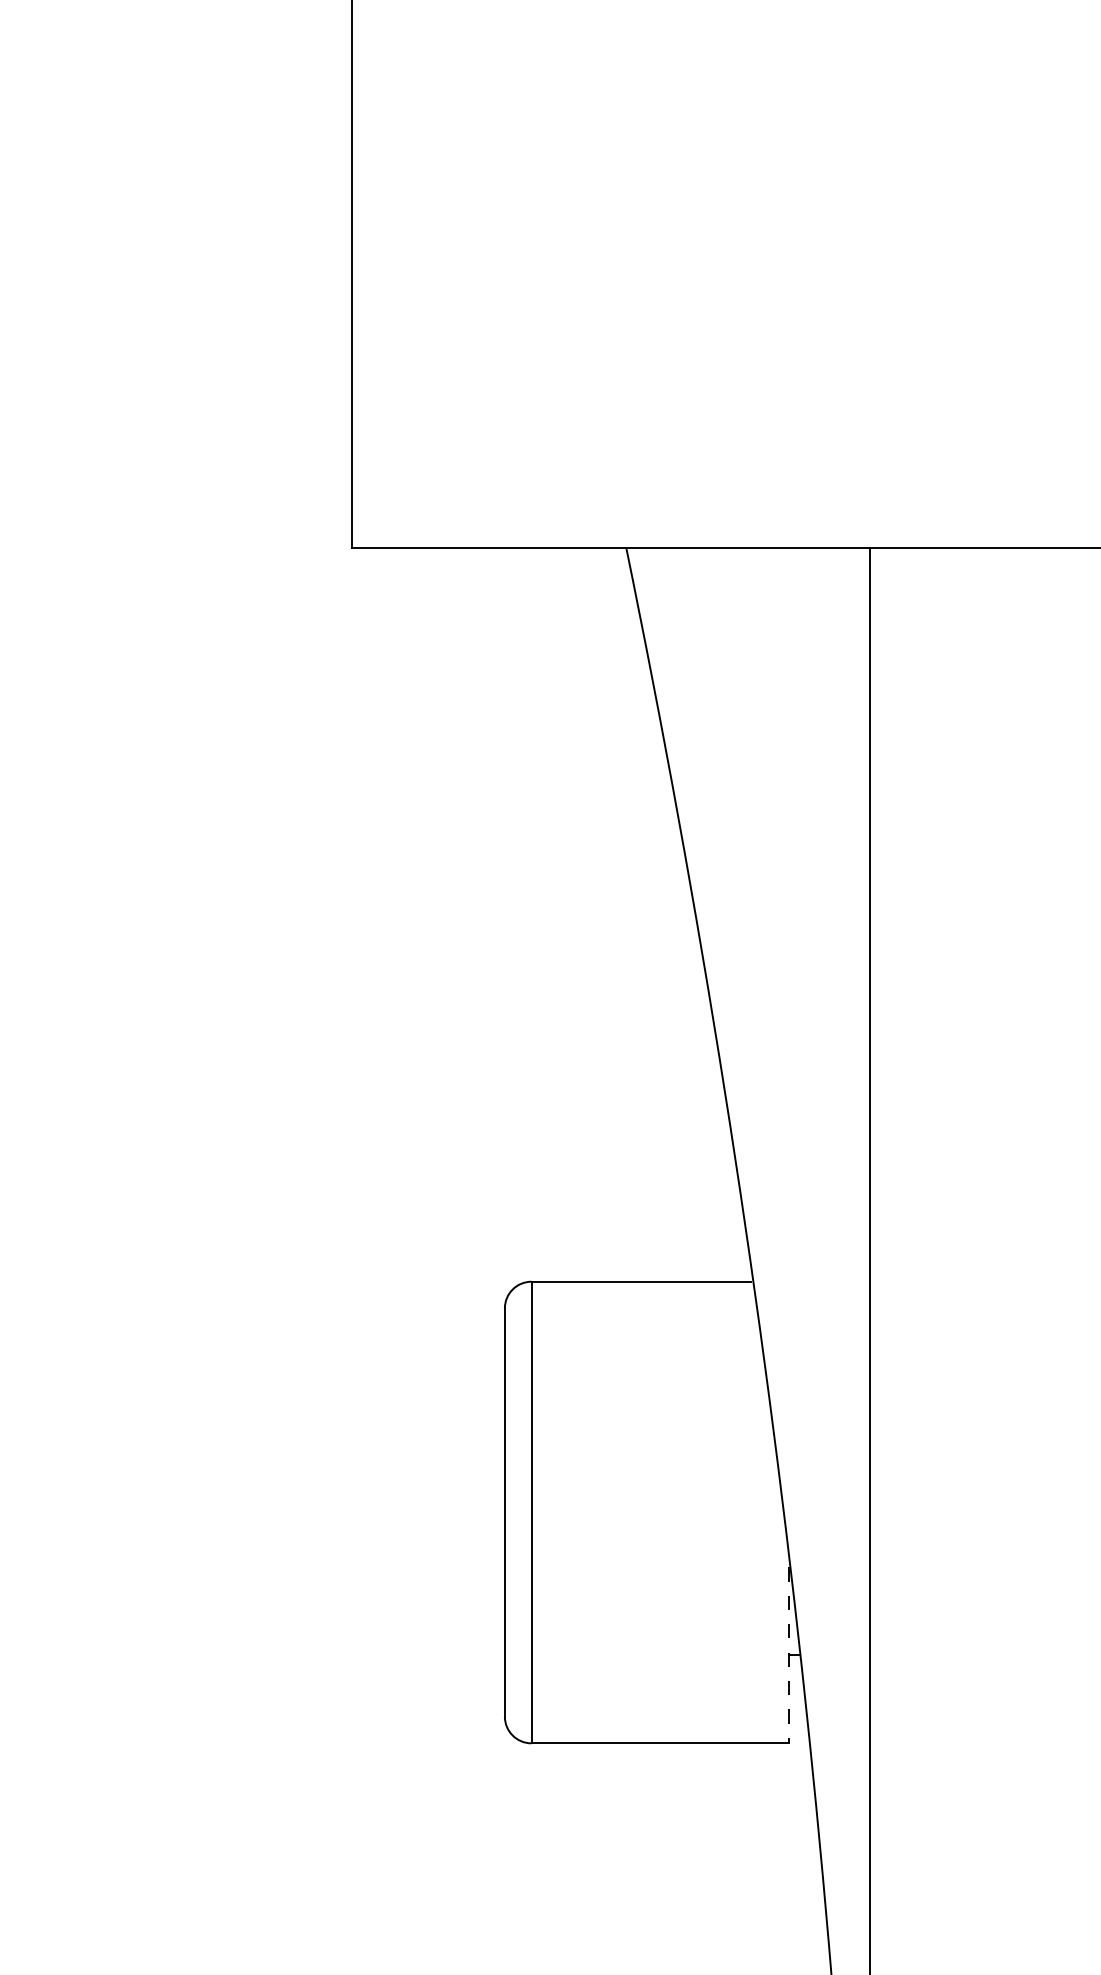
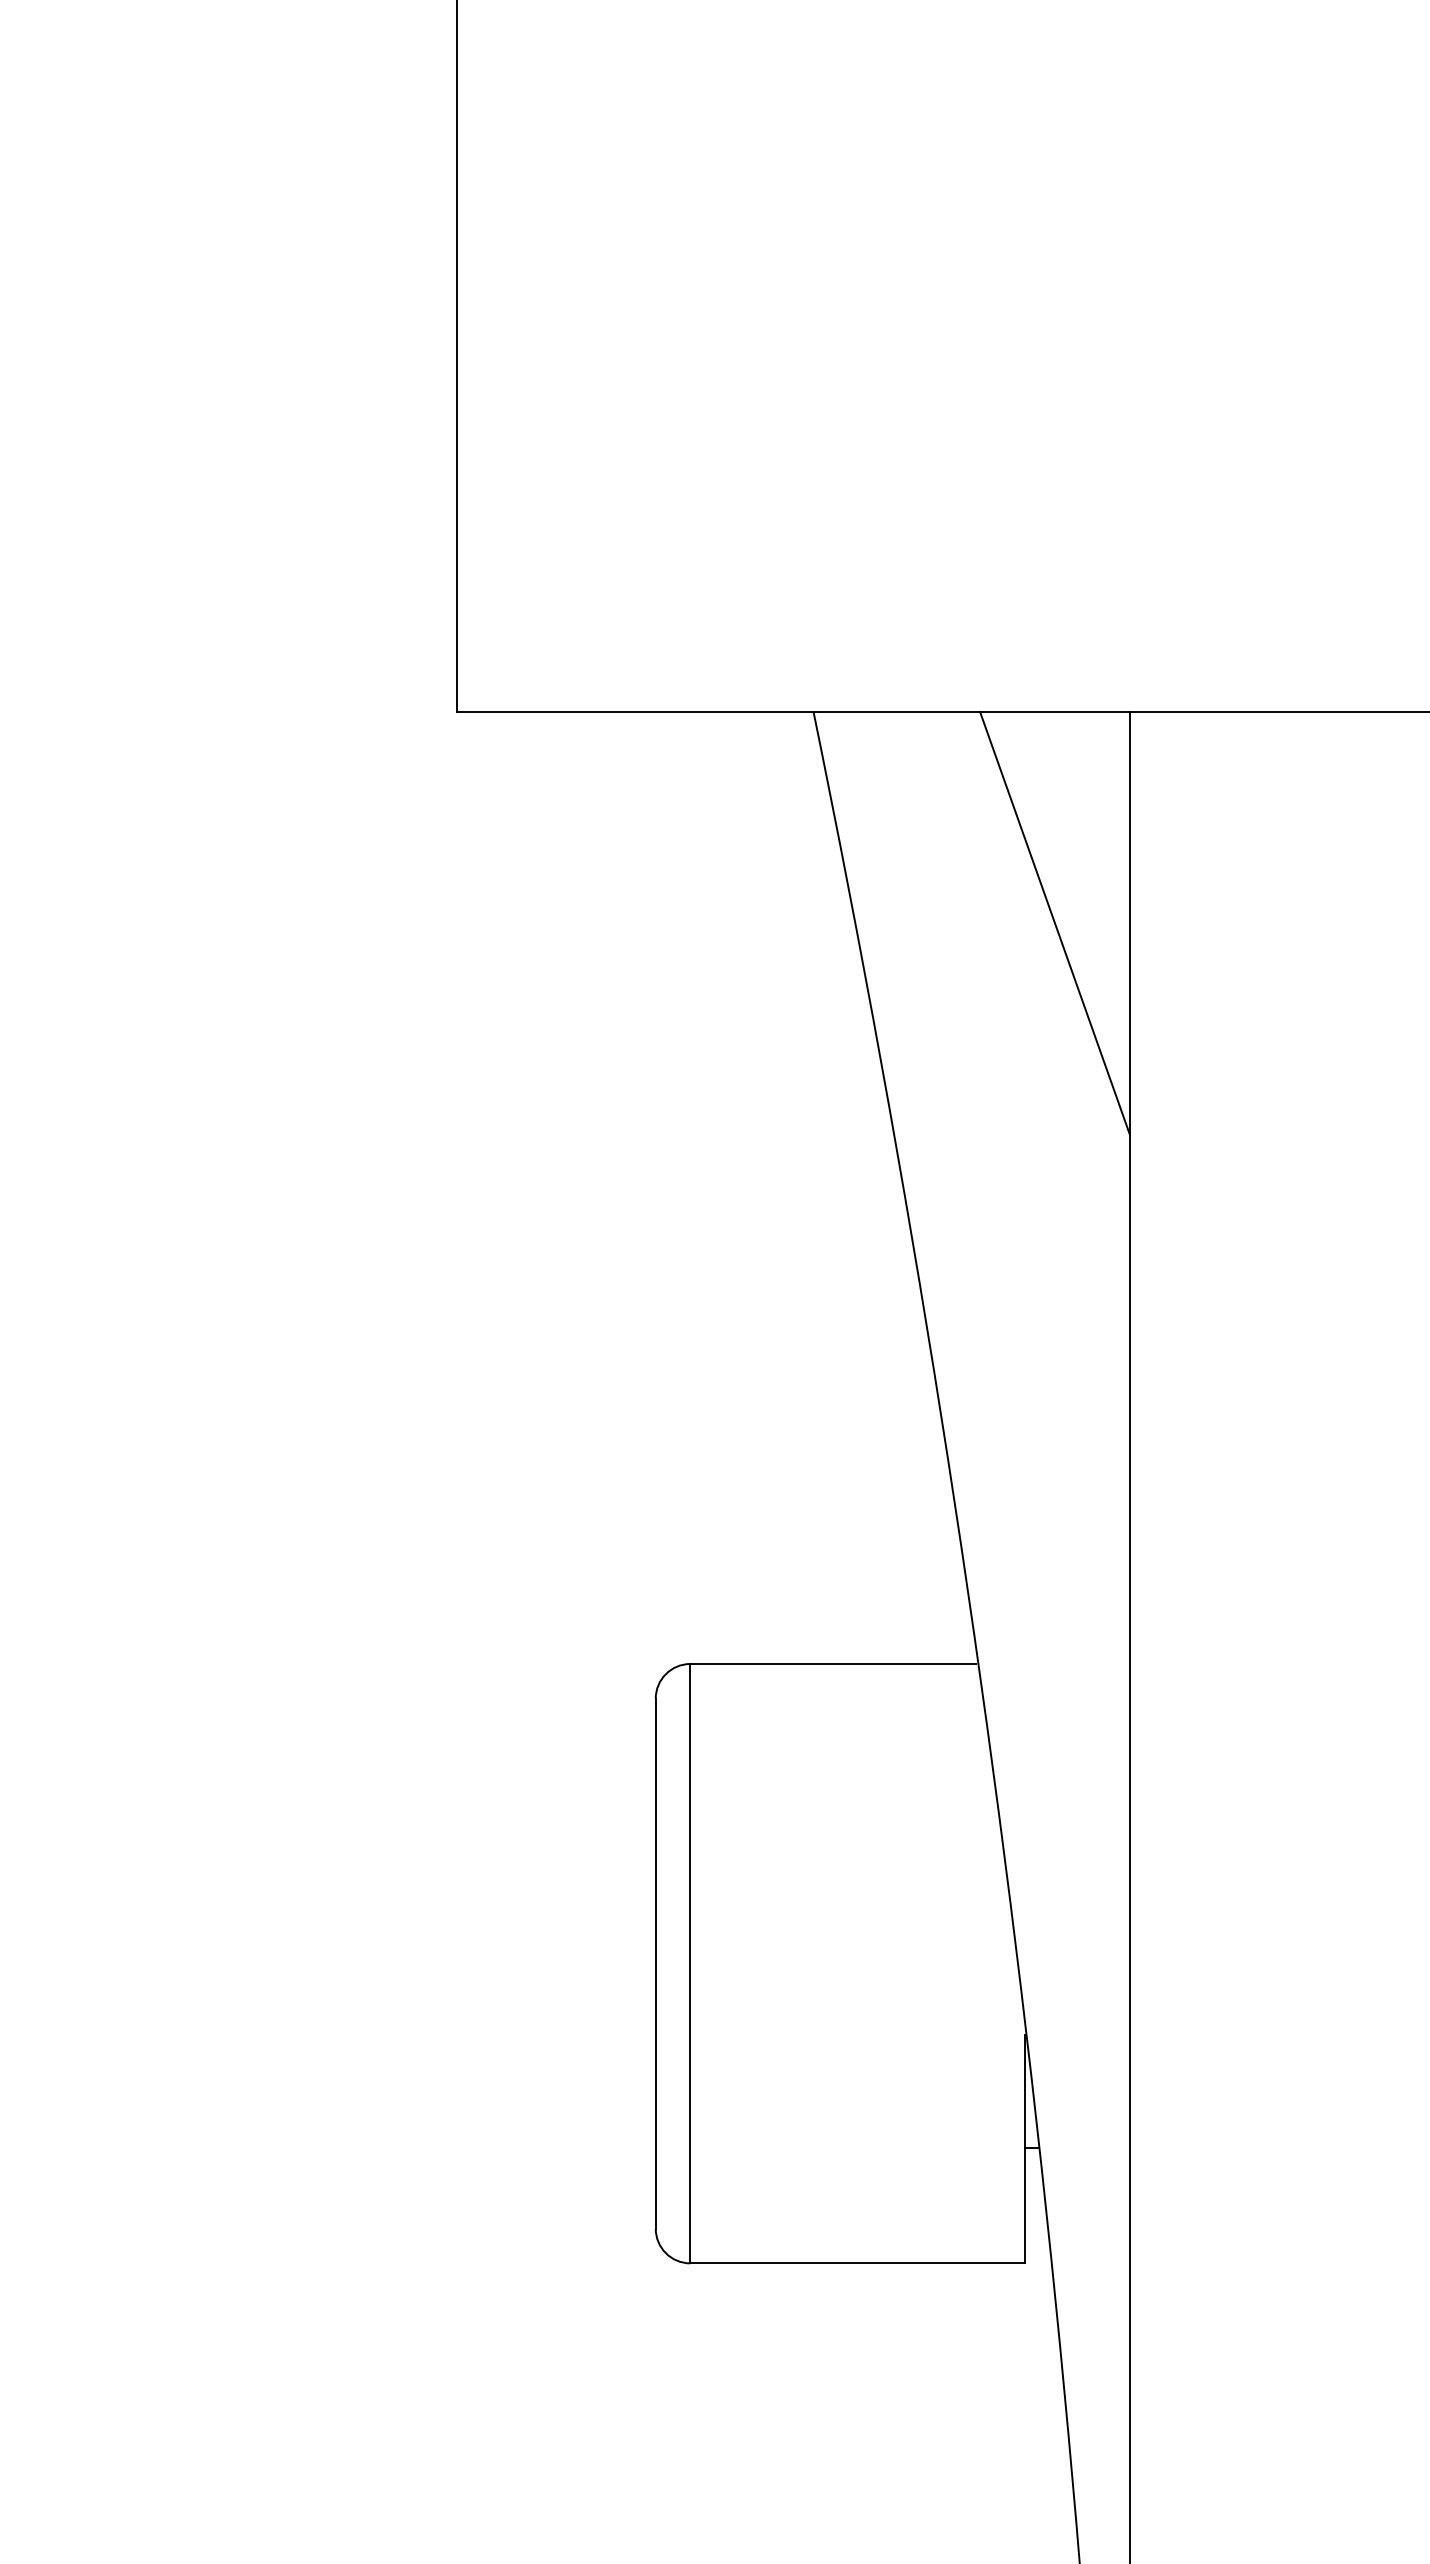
line: (811, 711) -> (1054, 923), added
line: (788, 1655) -> (1024, 2149), dashed -> solid

